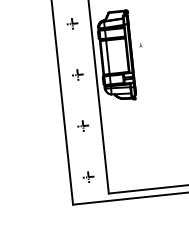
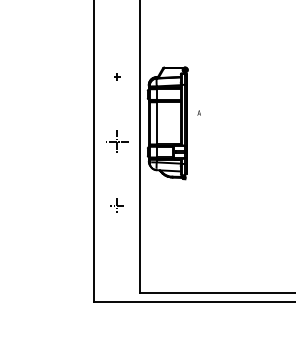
part: (72, 24) -> (116, 77), size x0.6
part: (77, 75) -> (116, 141), size x1.6
part: (88, 177) -> (116, 270), removed

